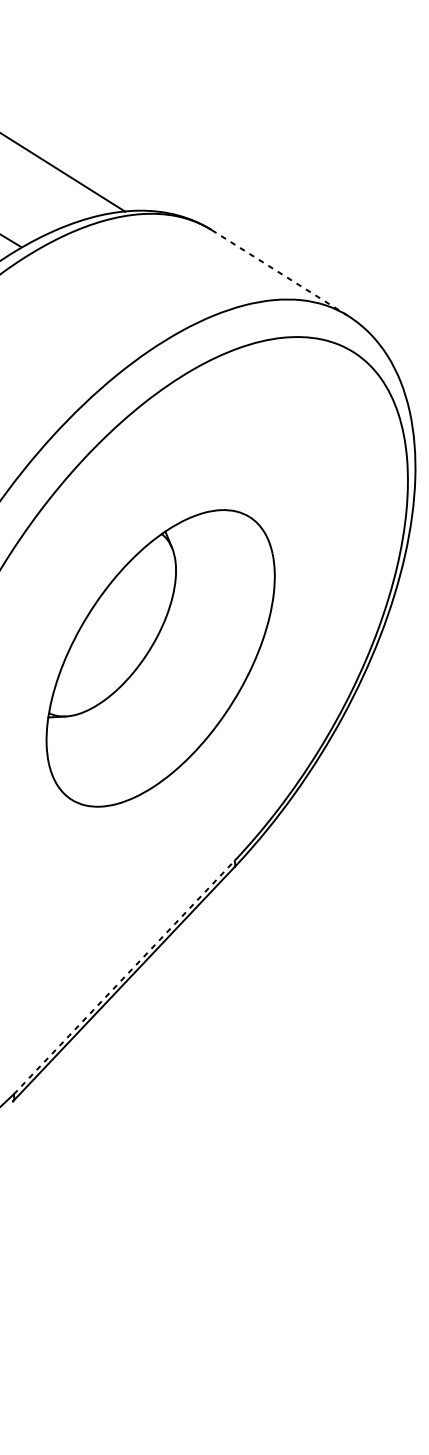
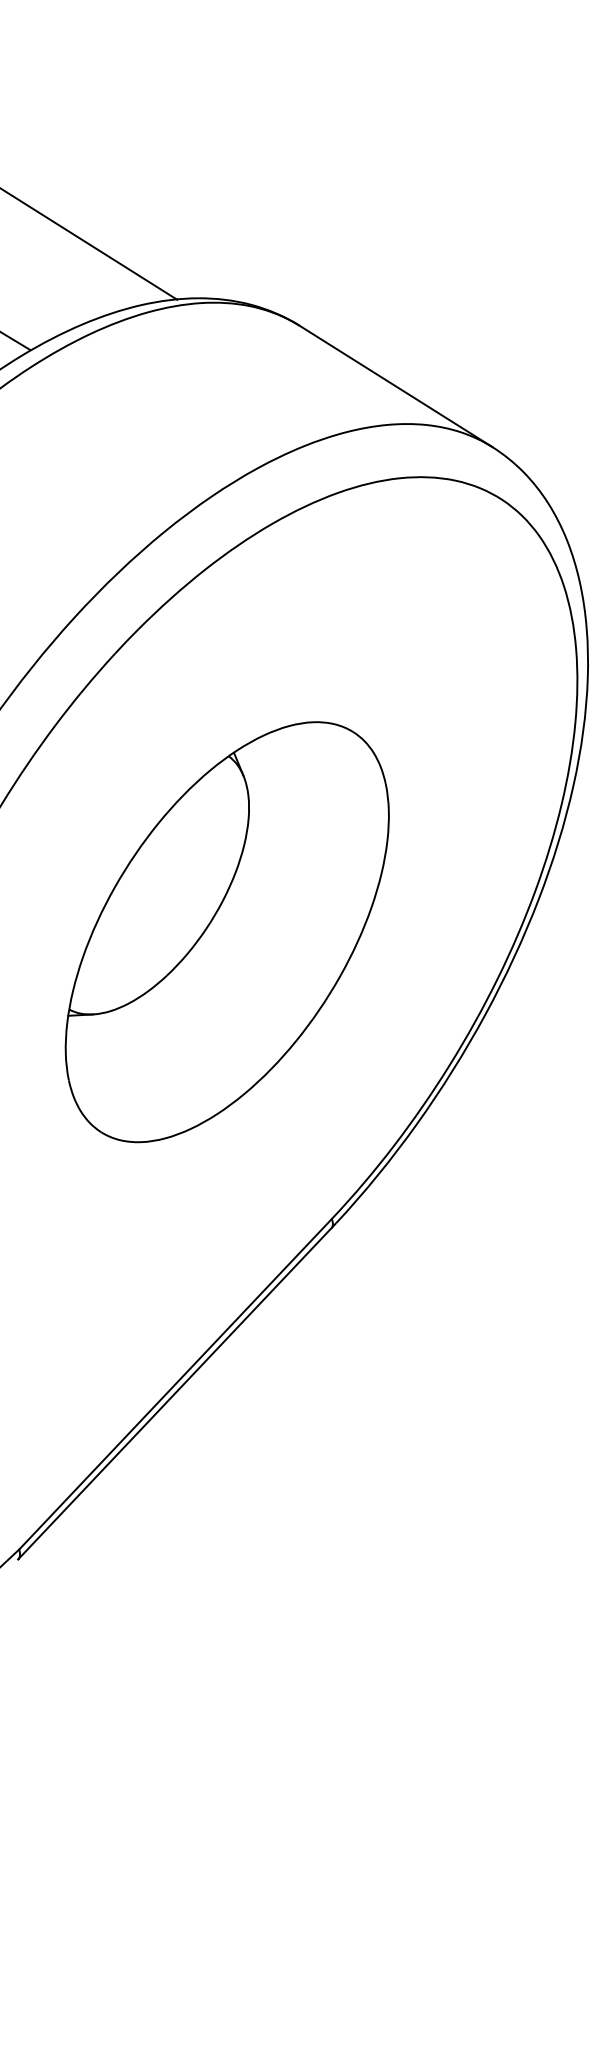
line: (280, 272) -> (396, 386), dashed -> solid
line: (124, 977) -> (175, 1383), dashed -> solid

